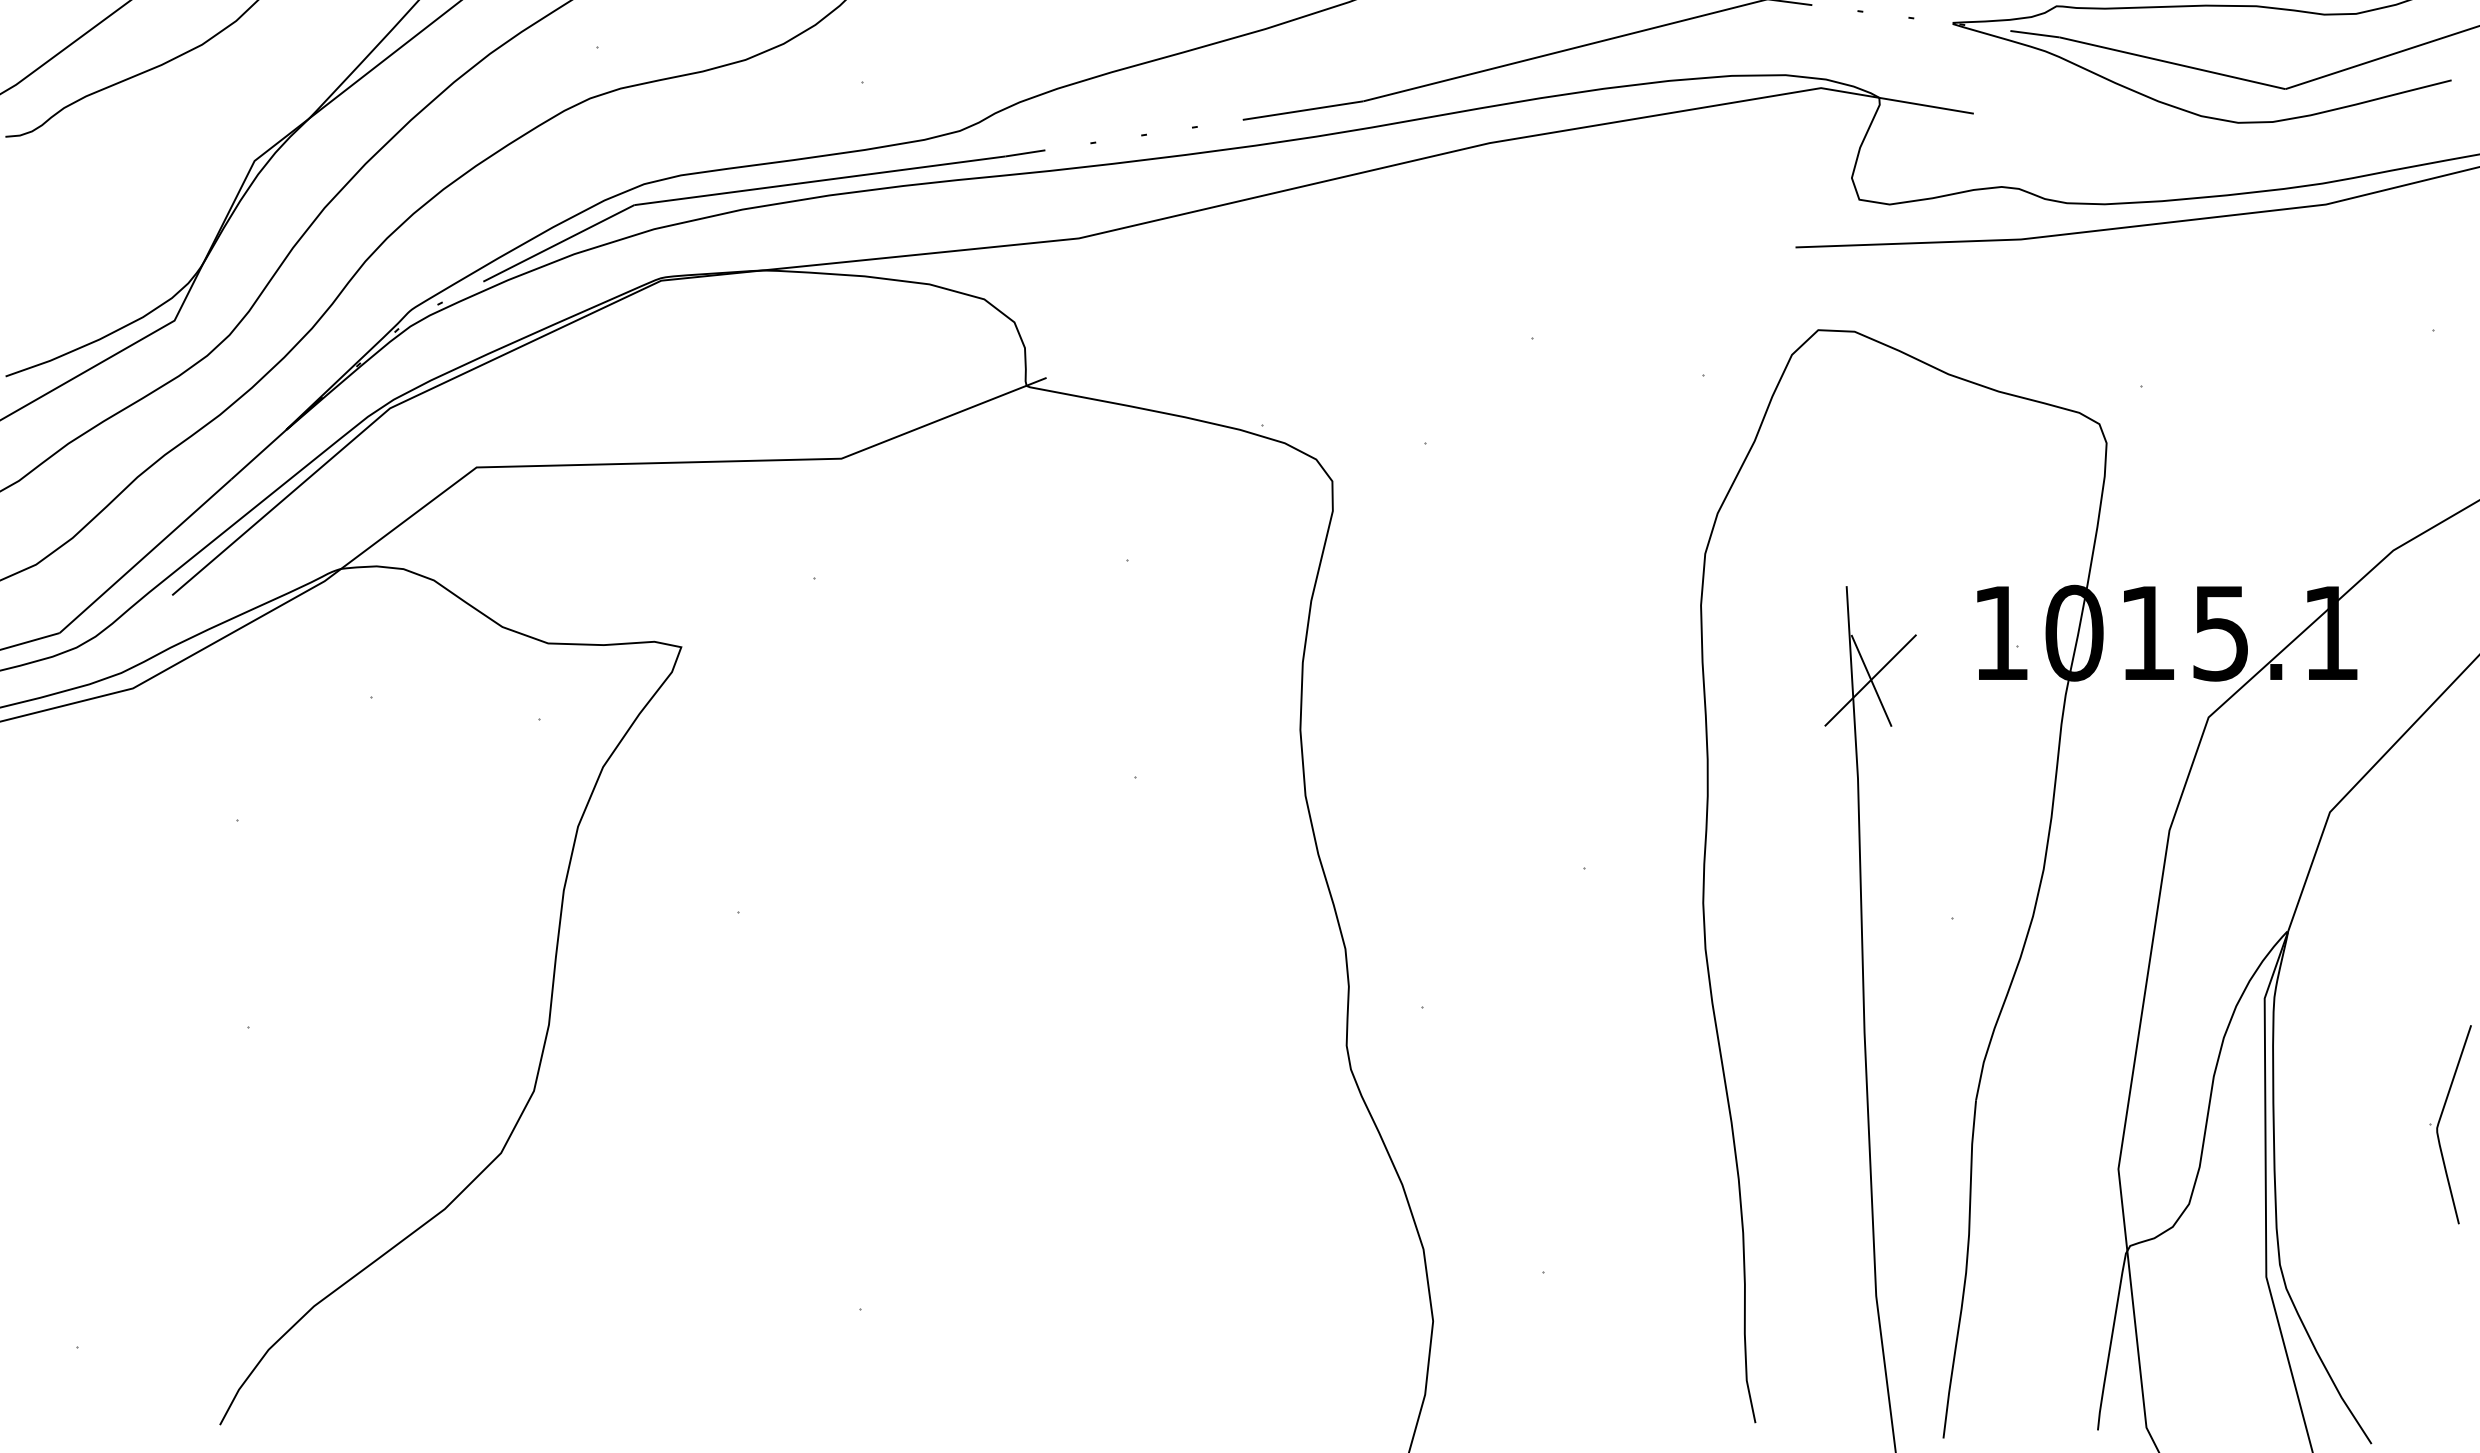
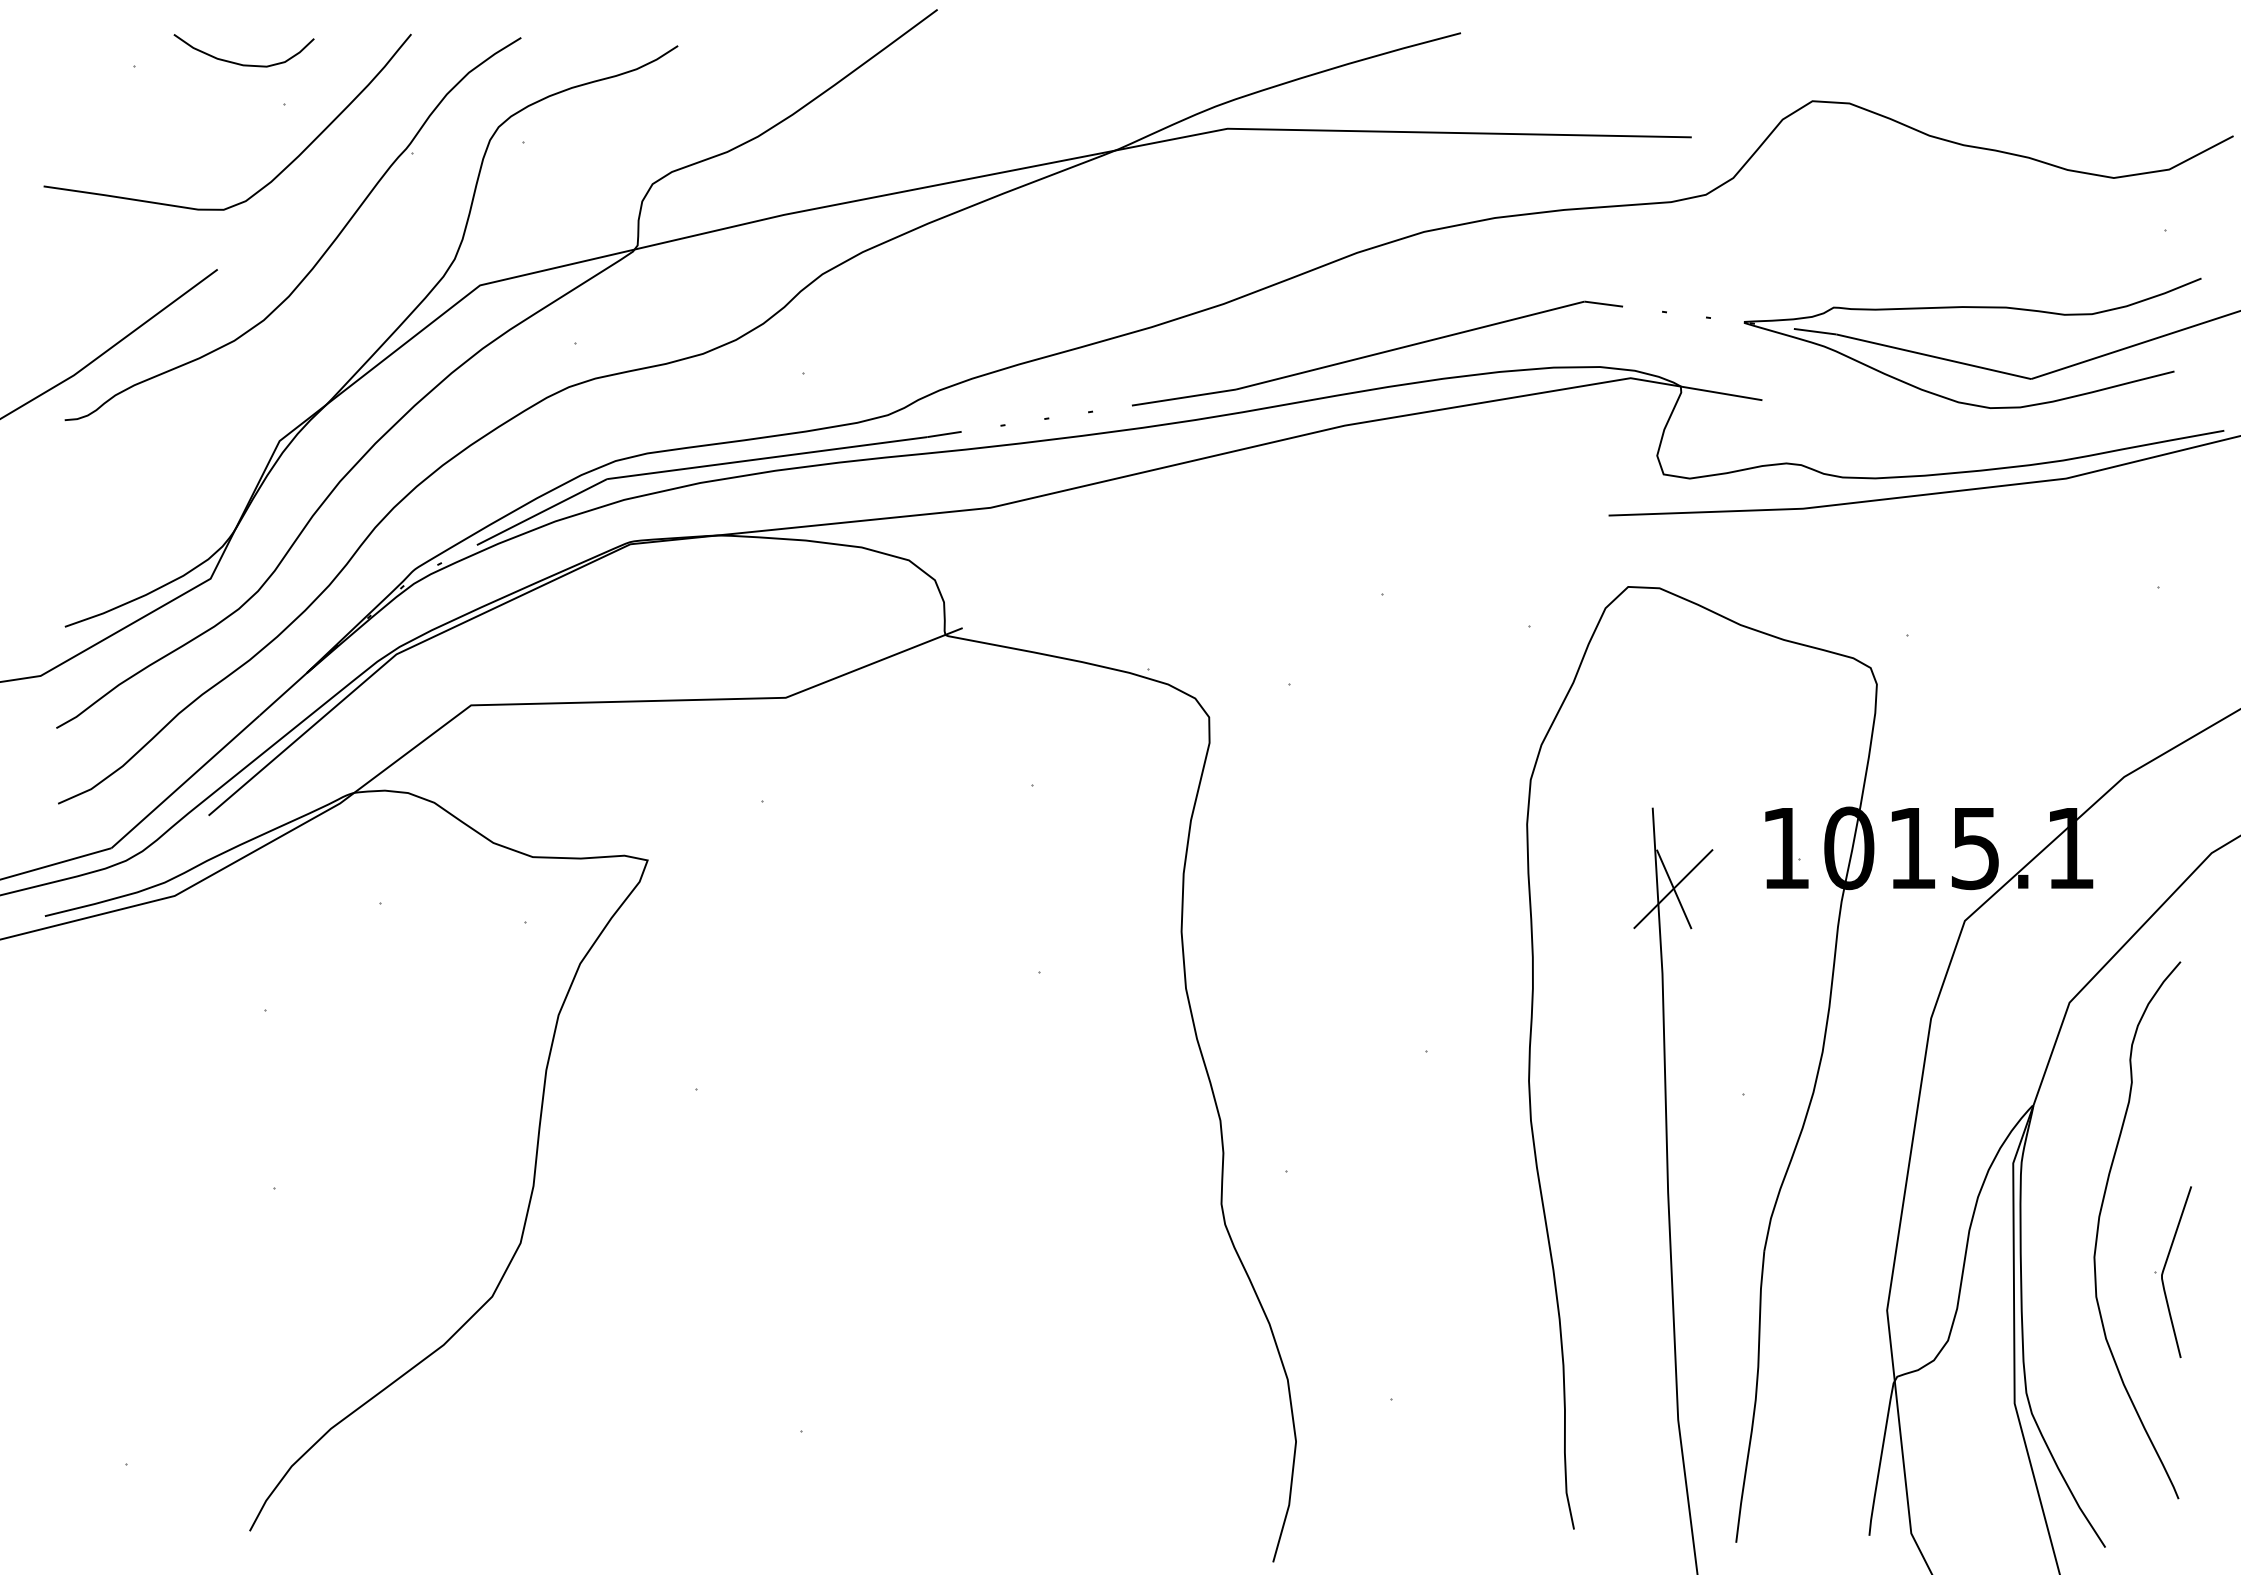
curve: (2364, 1070) -> (2099, 1225), added

